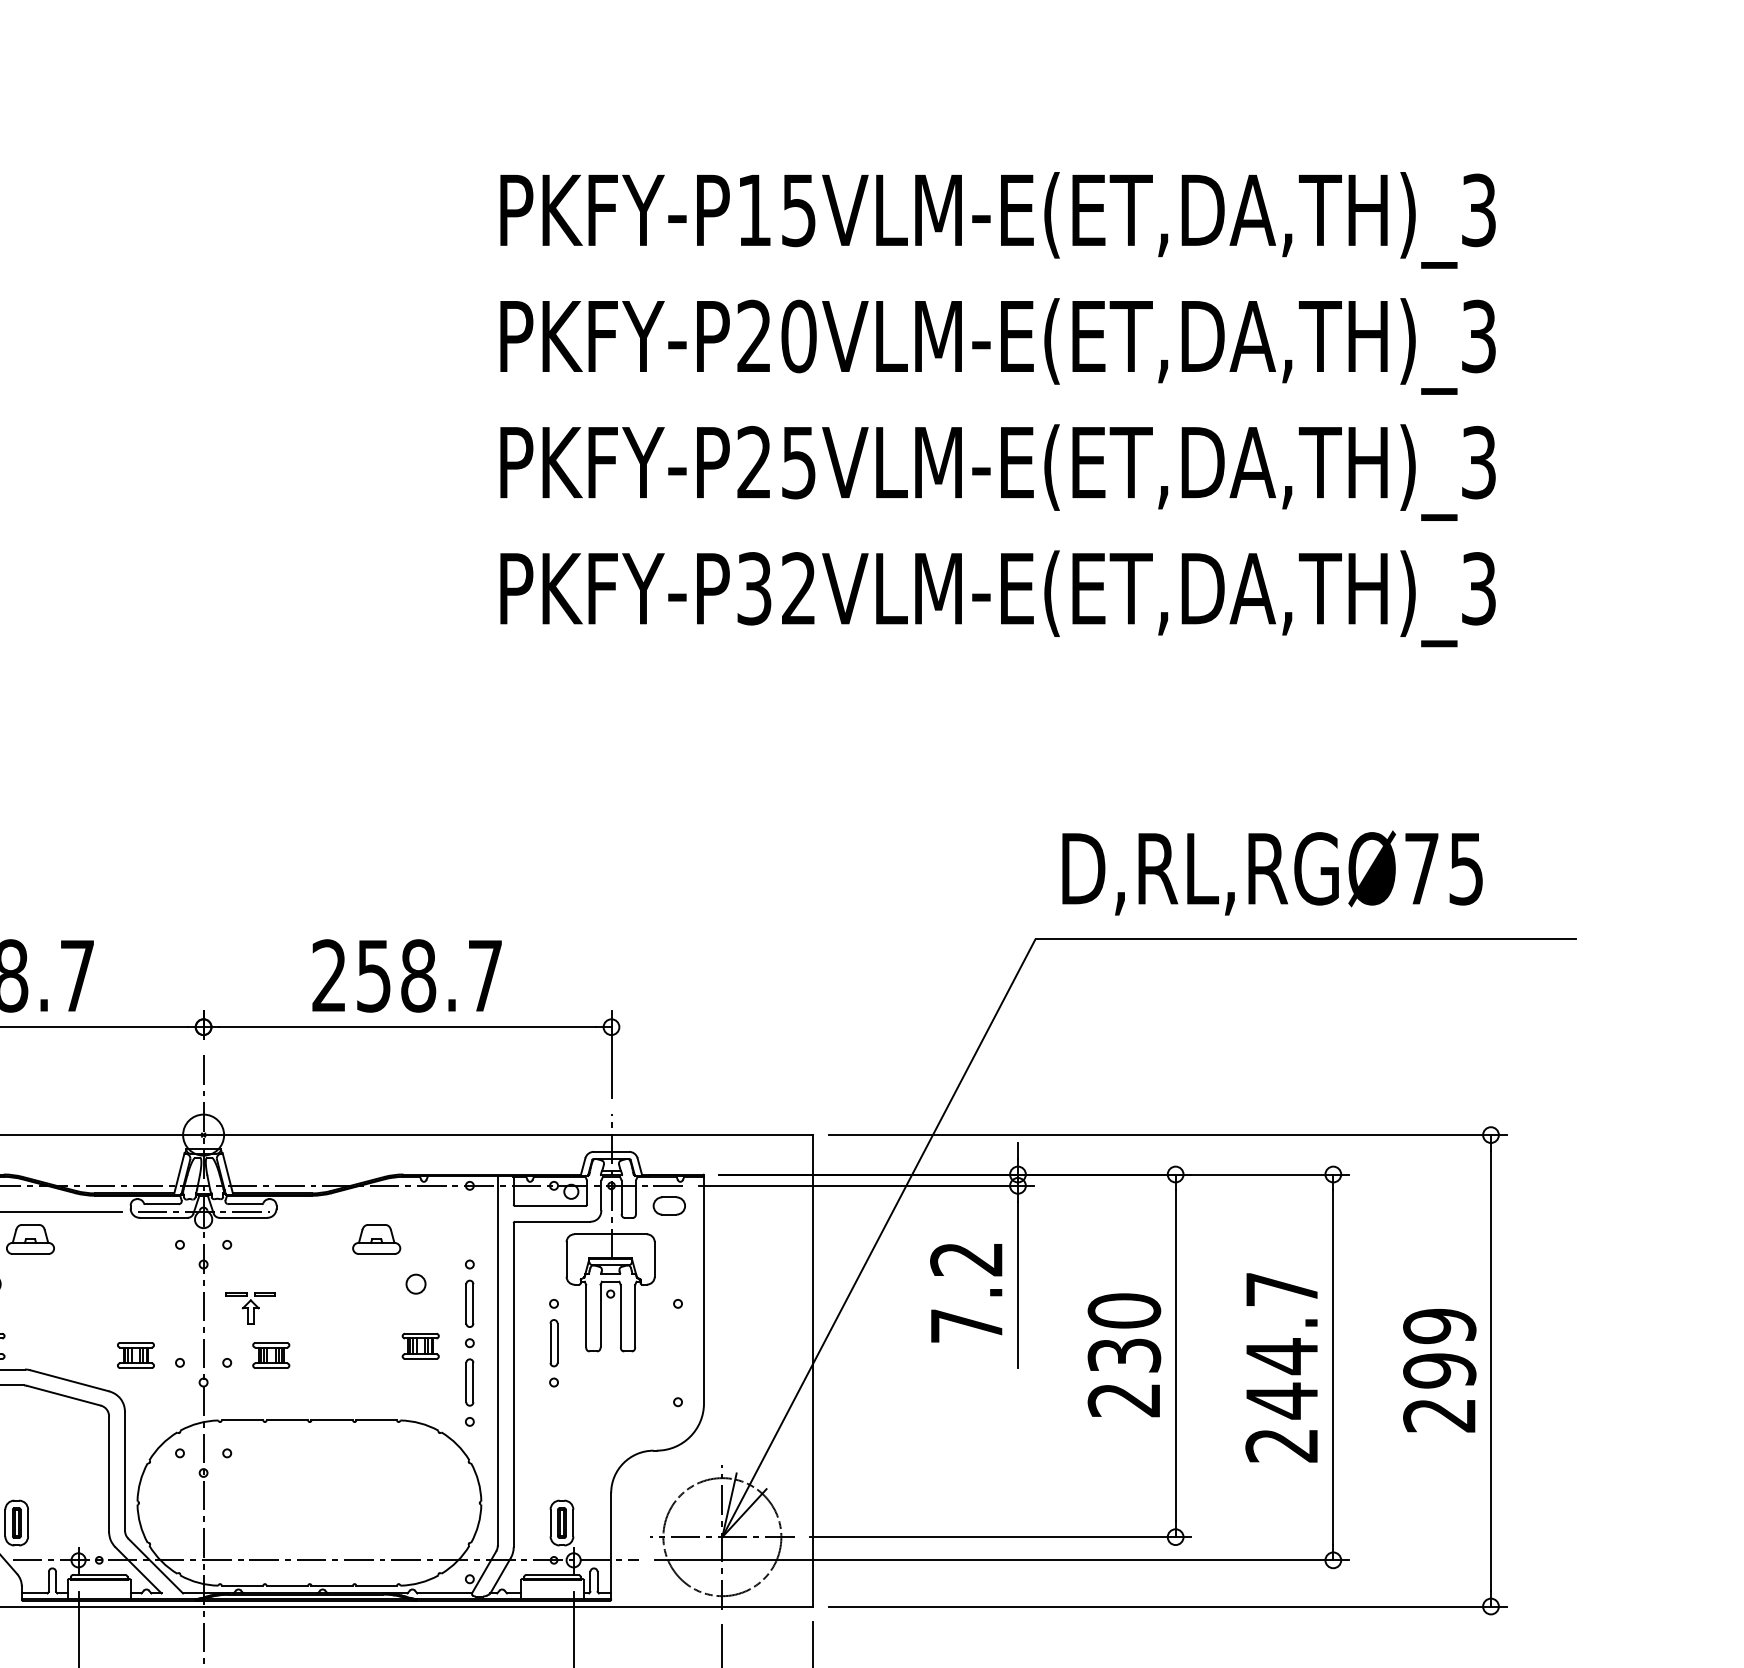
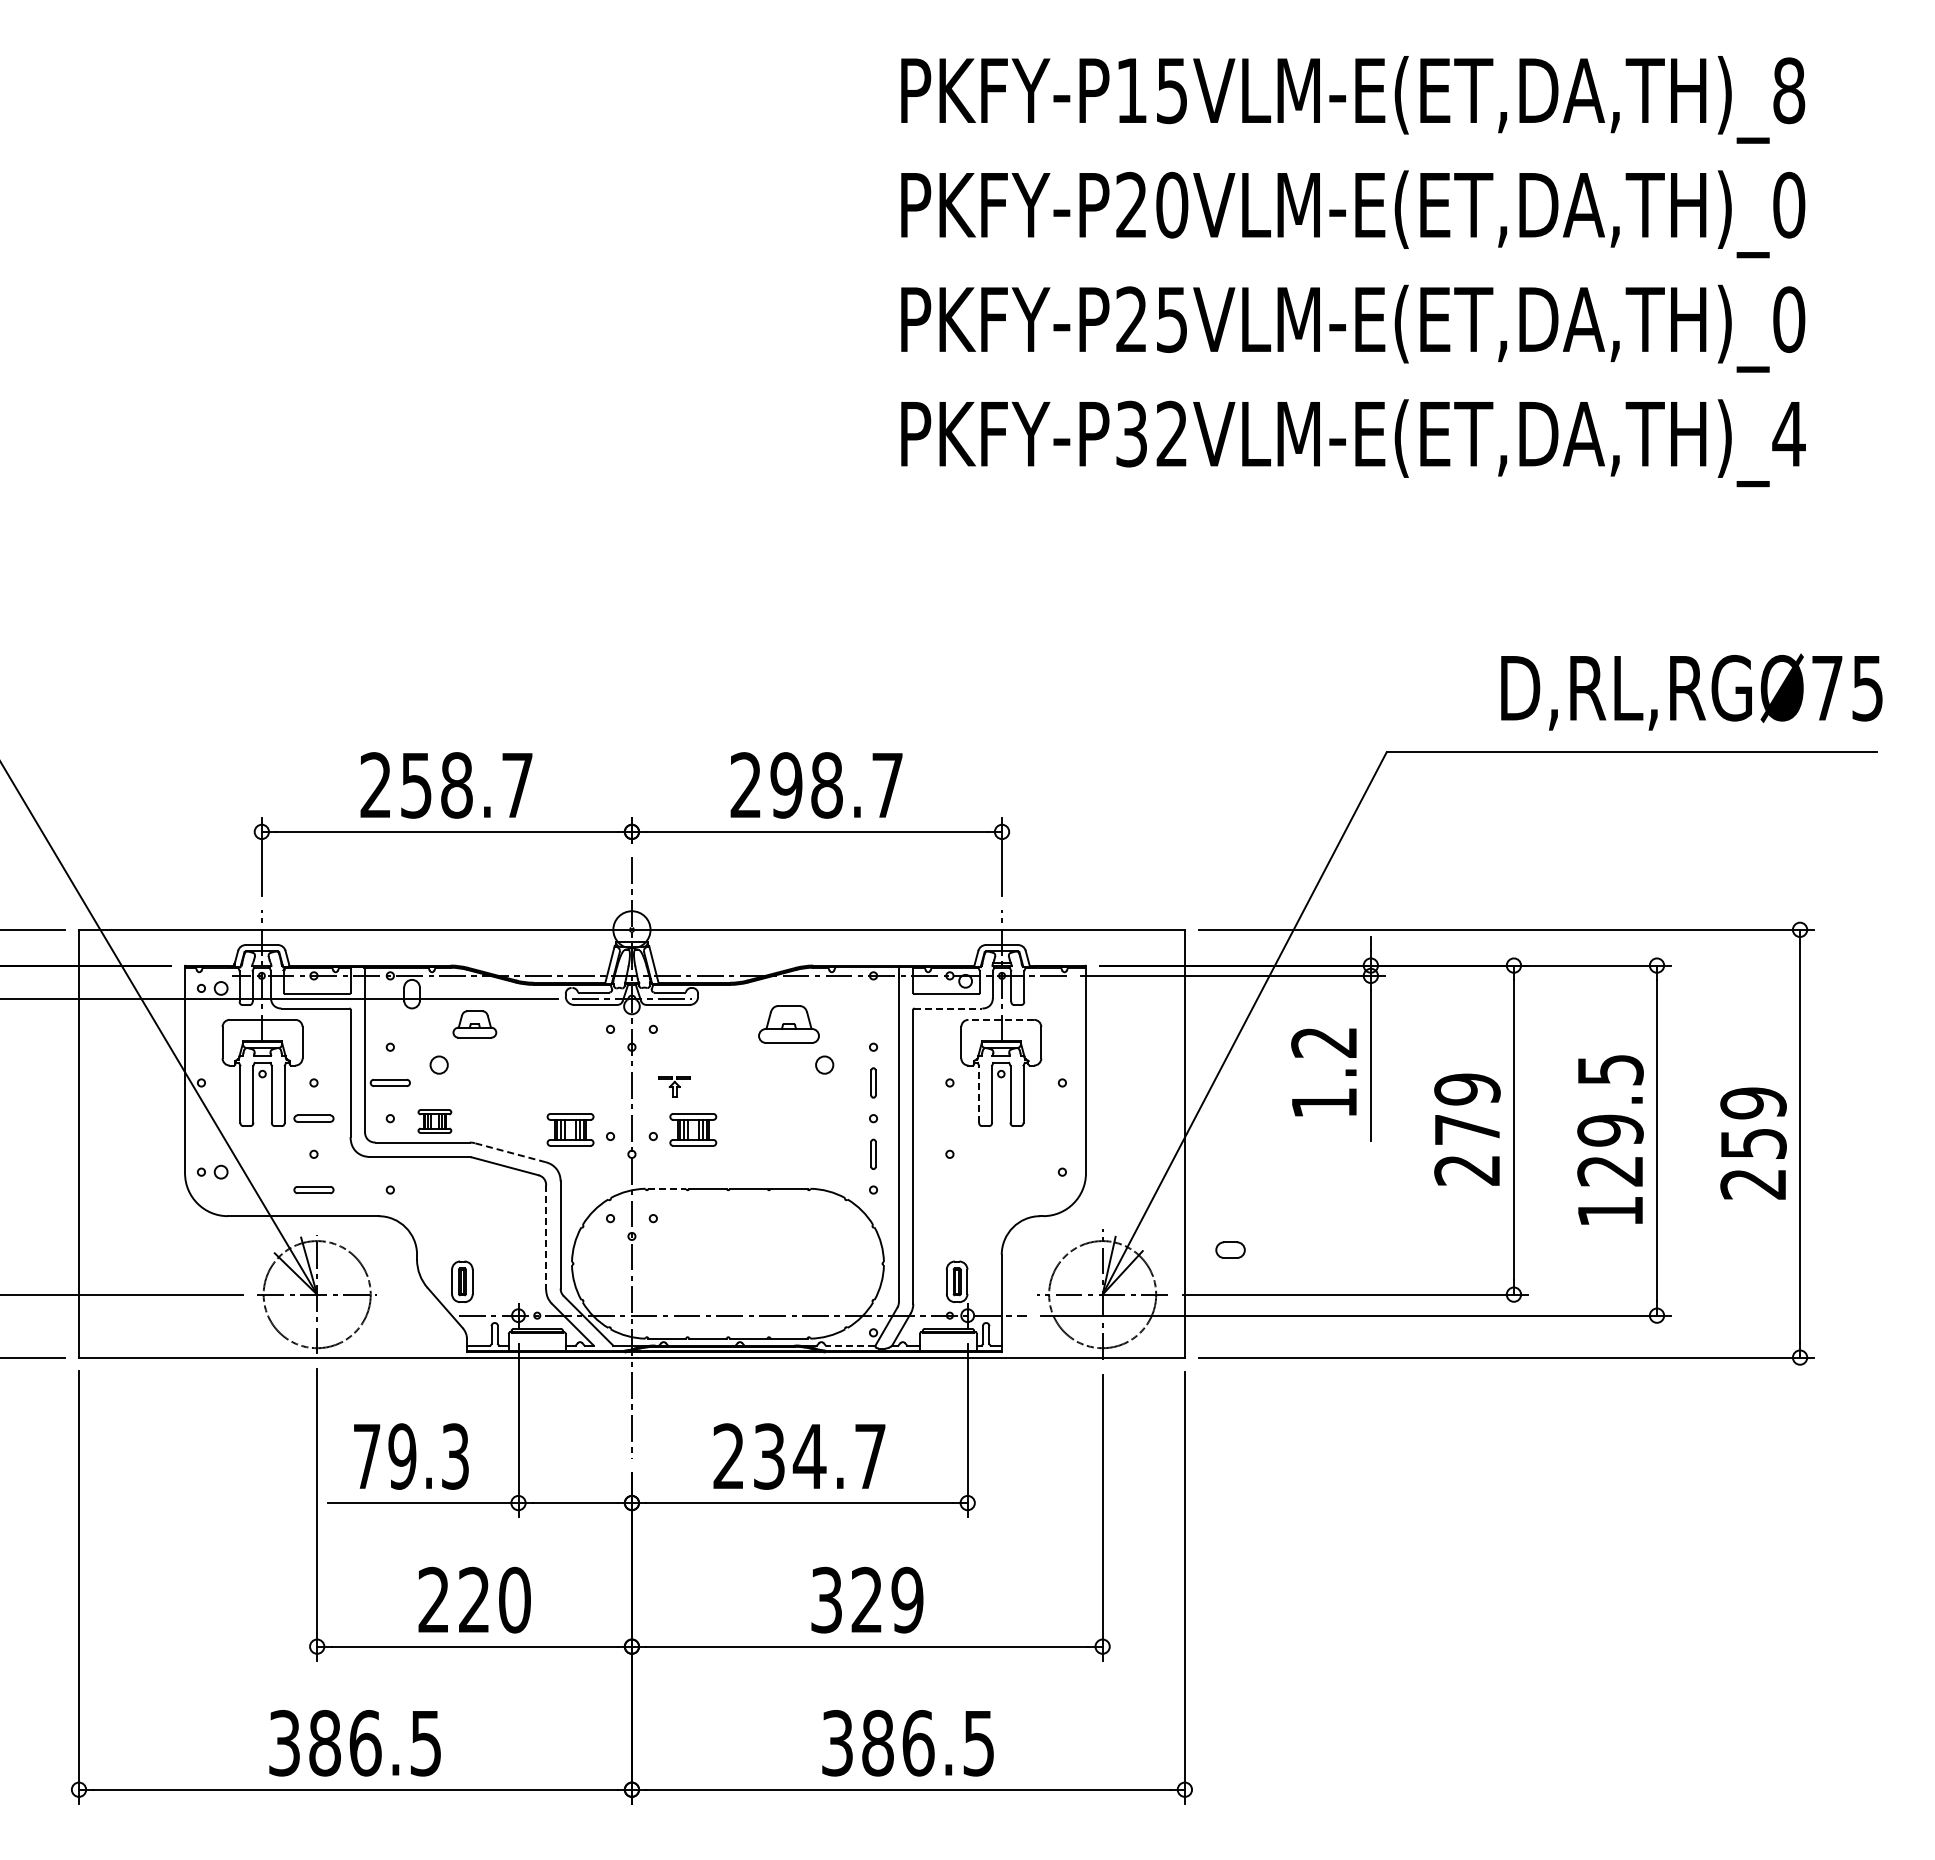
text: (1479, 210) -> (1789, 90), PKFY-P15VLM-E(ET,DA,TH)_3 -> PKFY-P15VLM-E(ET,DA,TH)_8
text: (1479, 335) -> (1789, 204), PKFY-P20VLM-E(ET,DA,TH)_3 -> PKFY-P20VLM-E(ET,DA,TH)_0
text: (1479, 462) -> (1789, 319), PKFY-P25VLM-E(ET,DA,TH)_3 -> PKFY-P25VLM-E(ET,DA,TH)_0
text: (1478, 588) -> (1788, 433), PKFY-P32VLM-E(ET,DA,TH)_3 -> PKFY-P32VLM-E(ET,DA,TH)_4
text: (1272, 872) -> (1691, 691), moved
text: (373, 976) -> (786, 785), 258.7 -> 298.7
part: (669, 1205) -> (1230, 1249), moved
line: (552, 1221) -> (948, 1008), solid -> dashed
line: (610, 1233) -> (1001, 1019), solid -> dashed
part: (376, 1239) -> (788, 1024), size x1.4
part: (469, 1303) -> (873, 1082), size x0.7
part: (250, 1307) -> (674, 1086), size x0.7
line: (586, 1315) -> (979, 1093), solid -> dashed
text: (966, 1325) -> (1324, 1102), 7.2 -> 1.2
text: (1124, 1333) -> (1467, 1109), 230 -> 279
part: (553, 1343) -> (949, 1118), removed
part: (420, 1346) -> (828, 1121), removed
part: (135, 1355) -> (570, 1129), size x1.4
part: (271, 1355) -> (693, 1129), size x1.4
text: (1282, 1367) -> (1610, 1140), 244.7 -> 129.5
text: (1439, 1370) -> (1753, 1143), 299 -> 259
line: (69, 1380) -> (510, 1152), solid -> dashed
part: (469, 1382) -> (873, 1154), size x0.7
line: (242, 1420) -> (667, 1188), solid -> dashed
line: (109, 1475) -> (546, 1238), solid -> dashed
line: (444, 1593) -> (850, 1345), solid -> dashed

